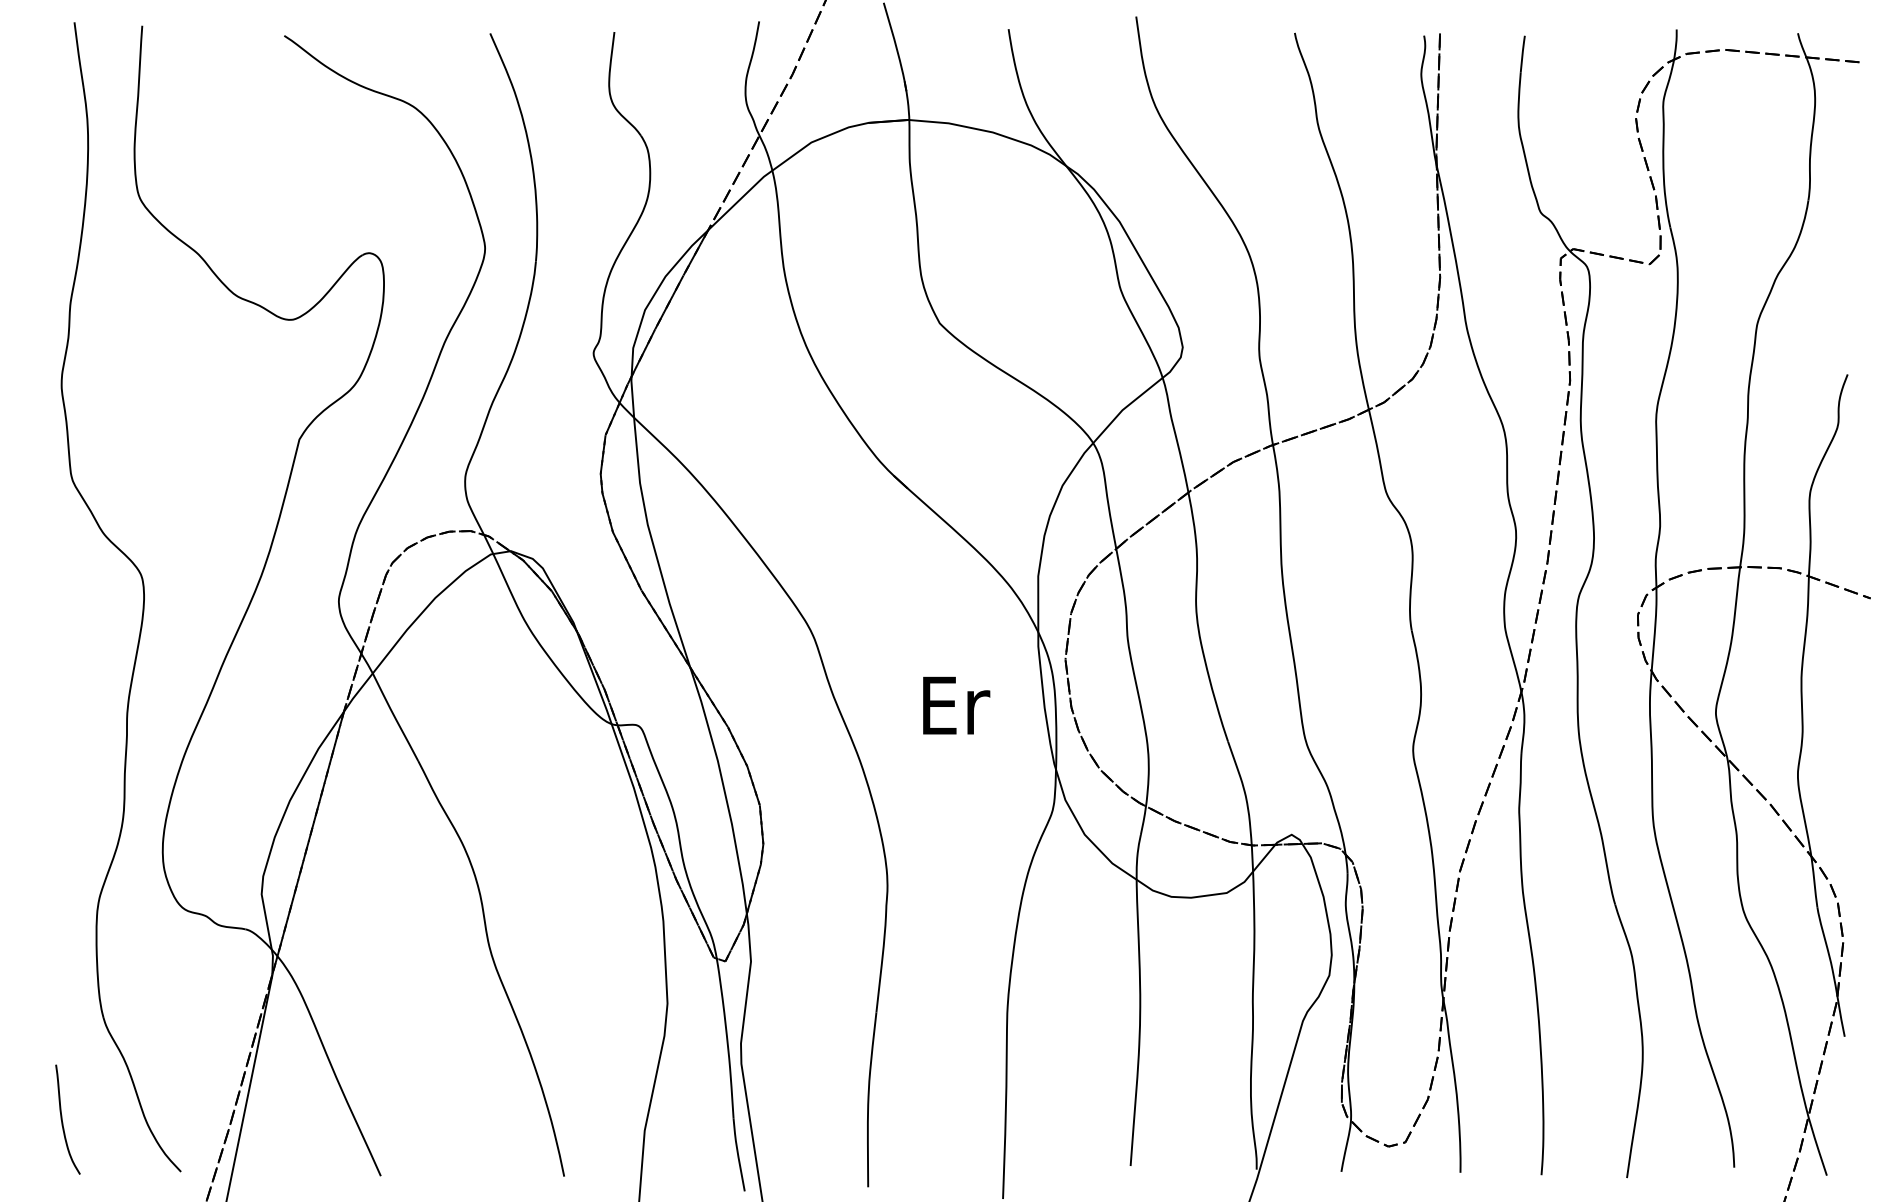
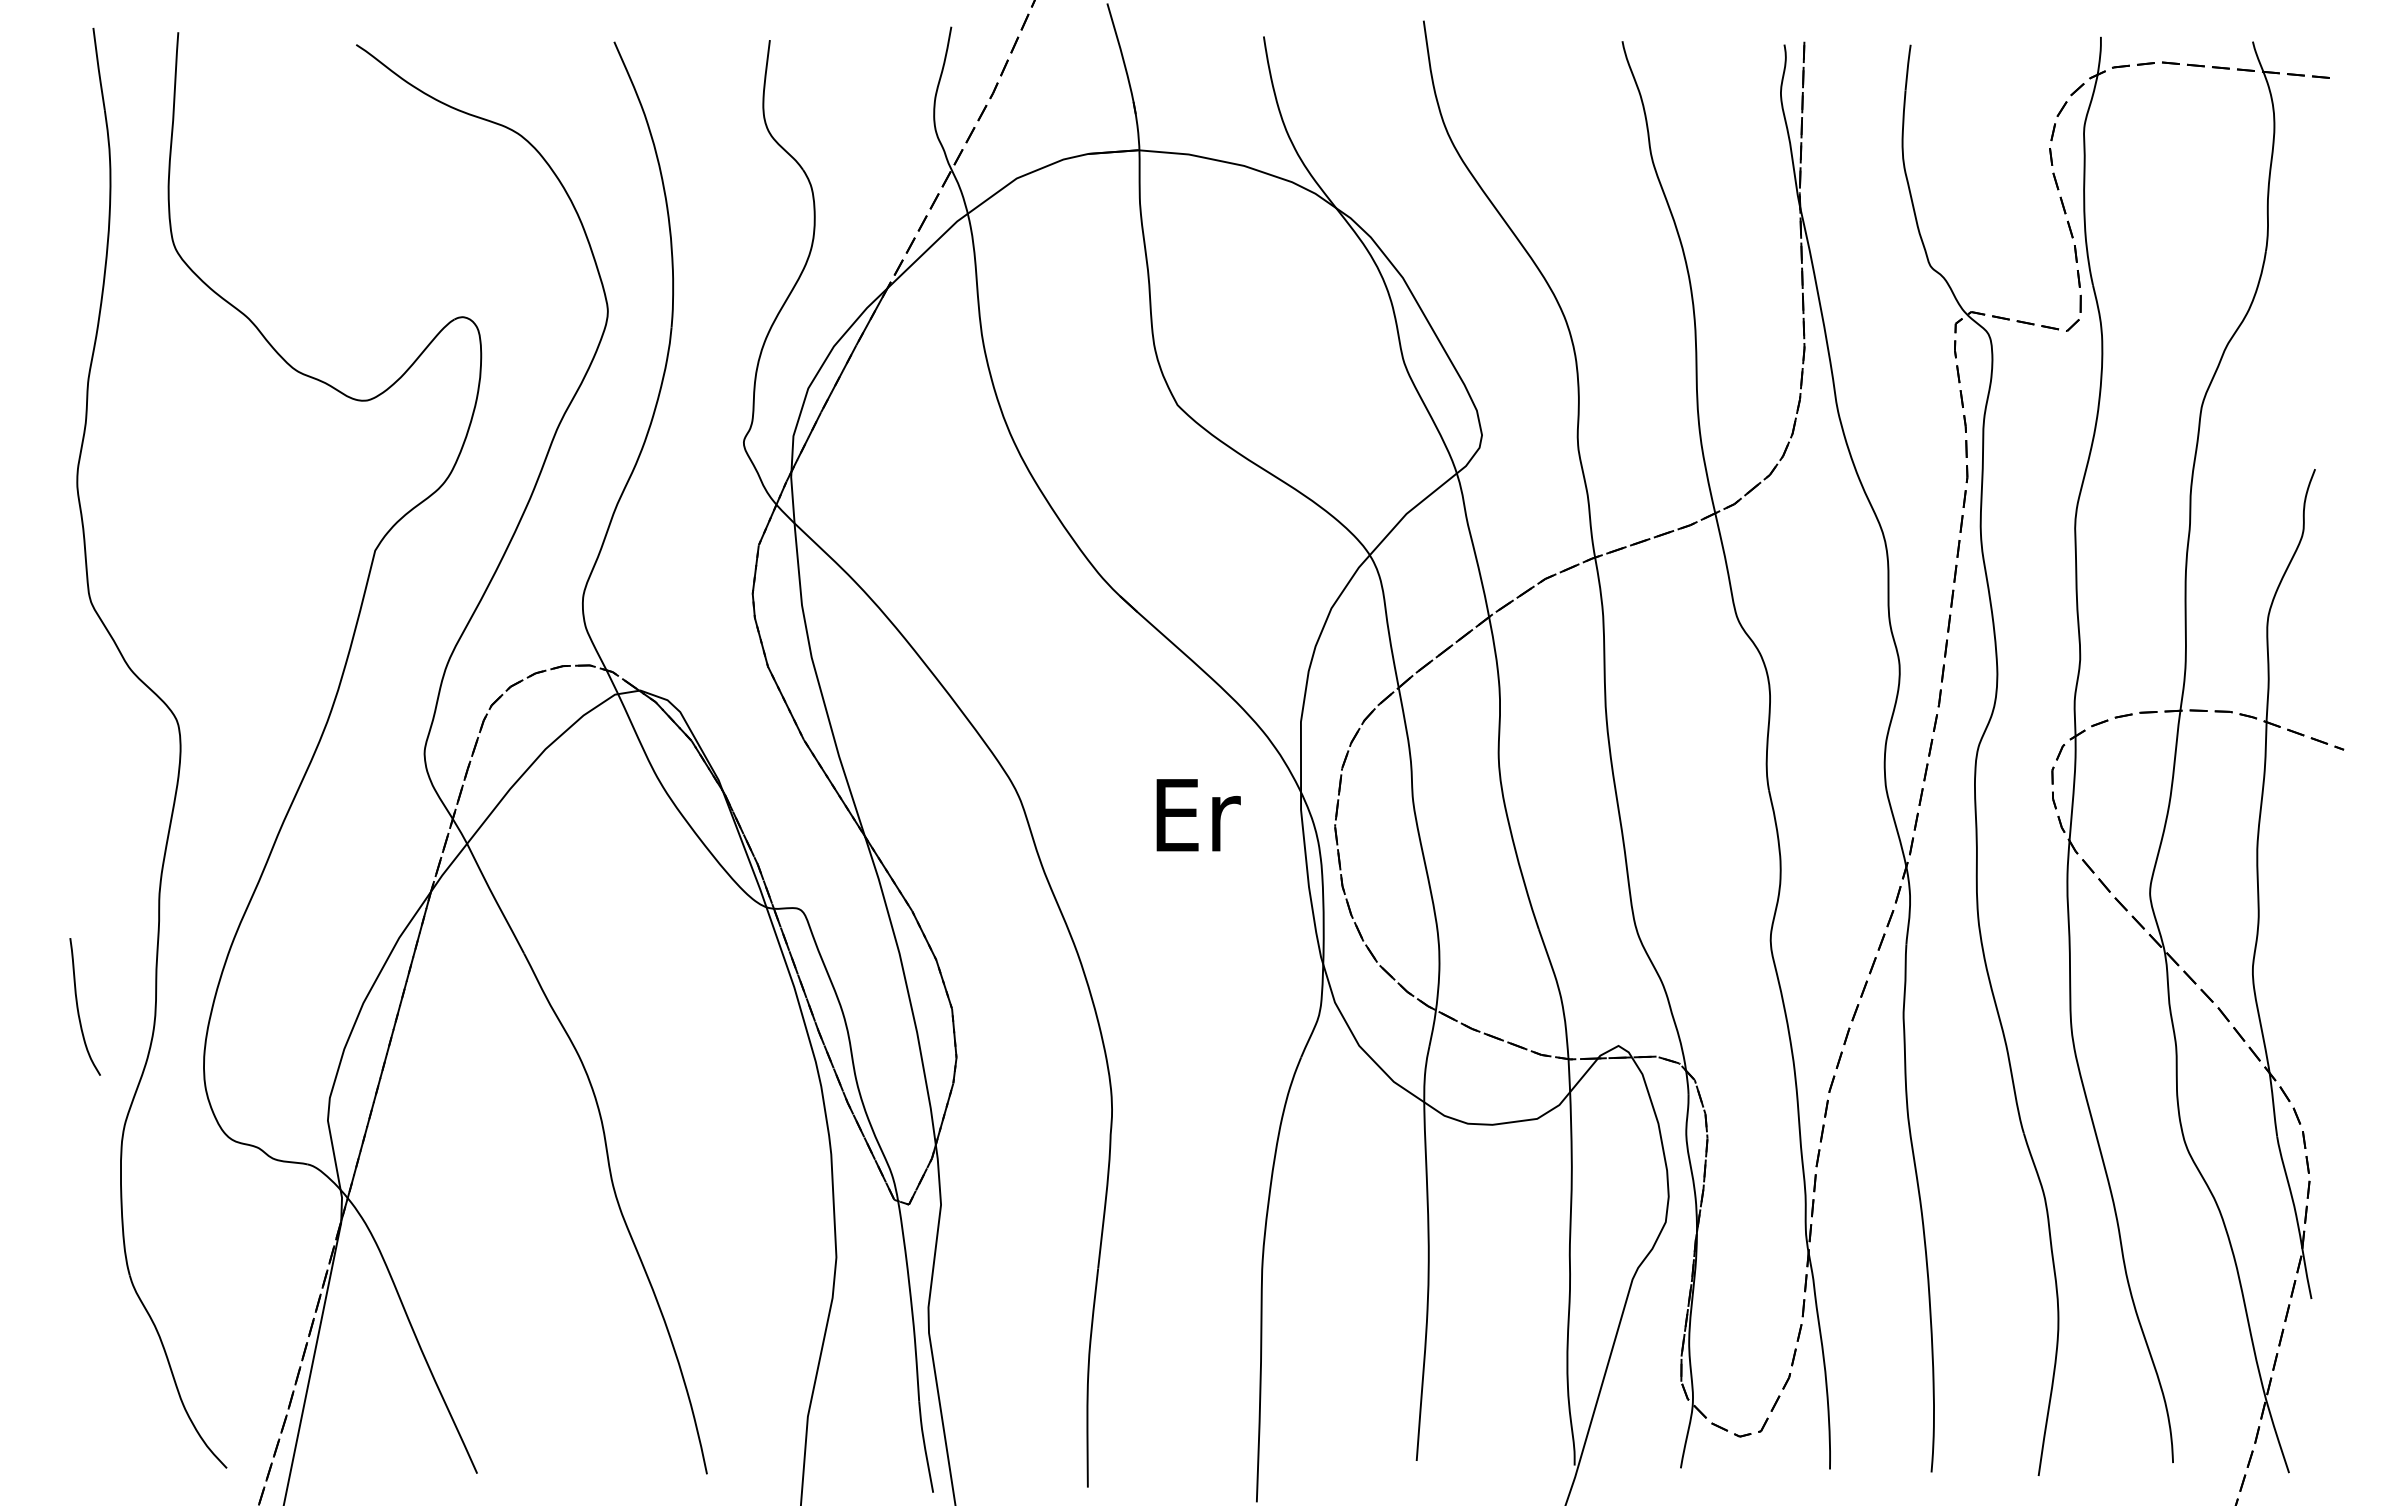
text: (956, 705) -> (1198, 815), moved
curve: (62, 1119) -> (78, 1006), moved

